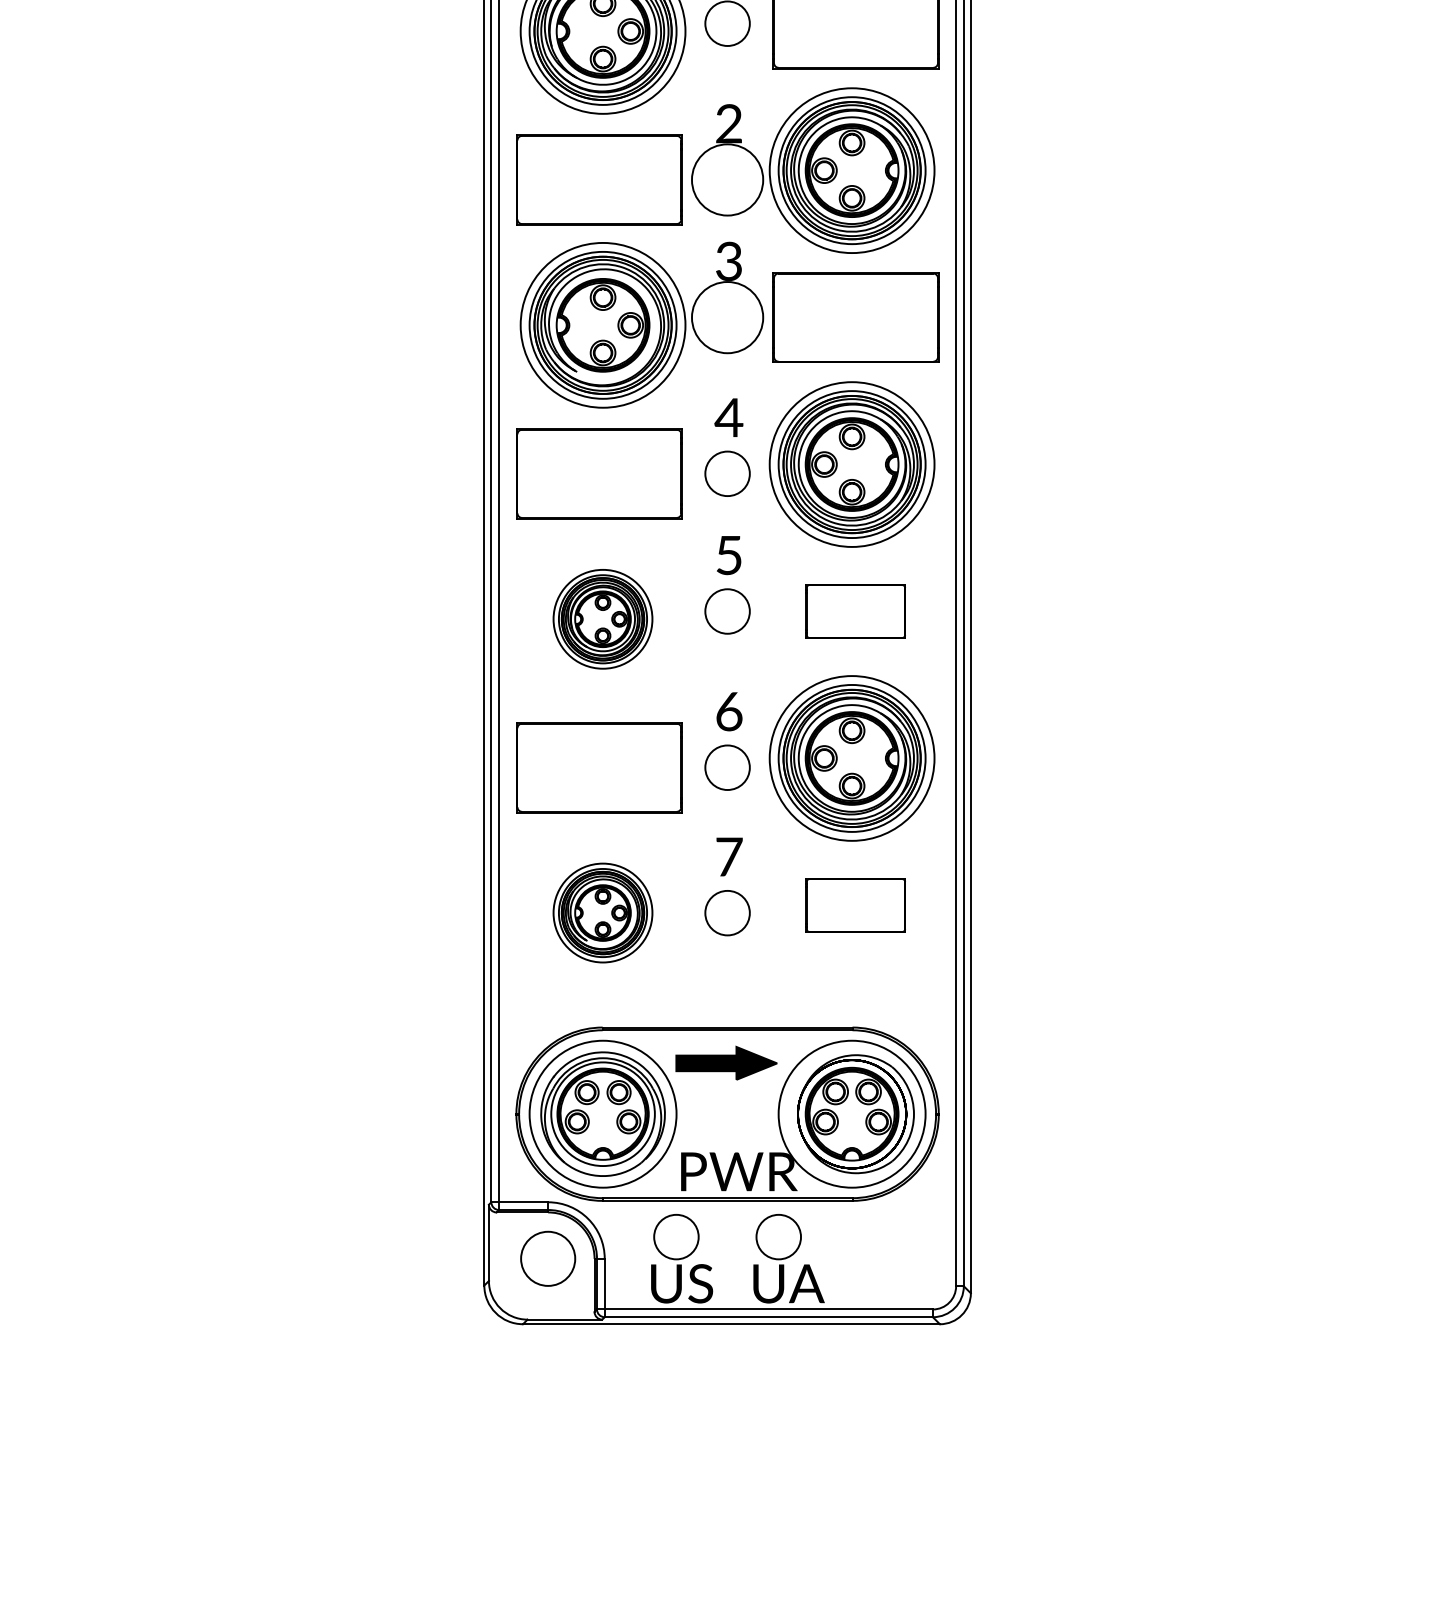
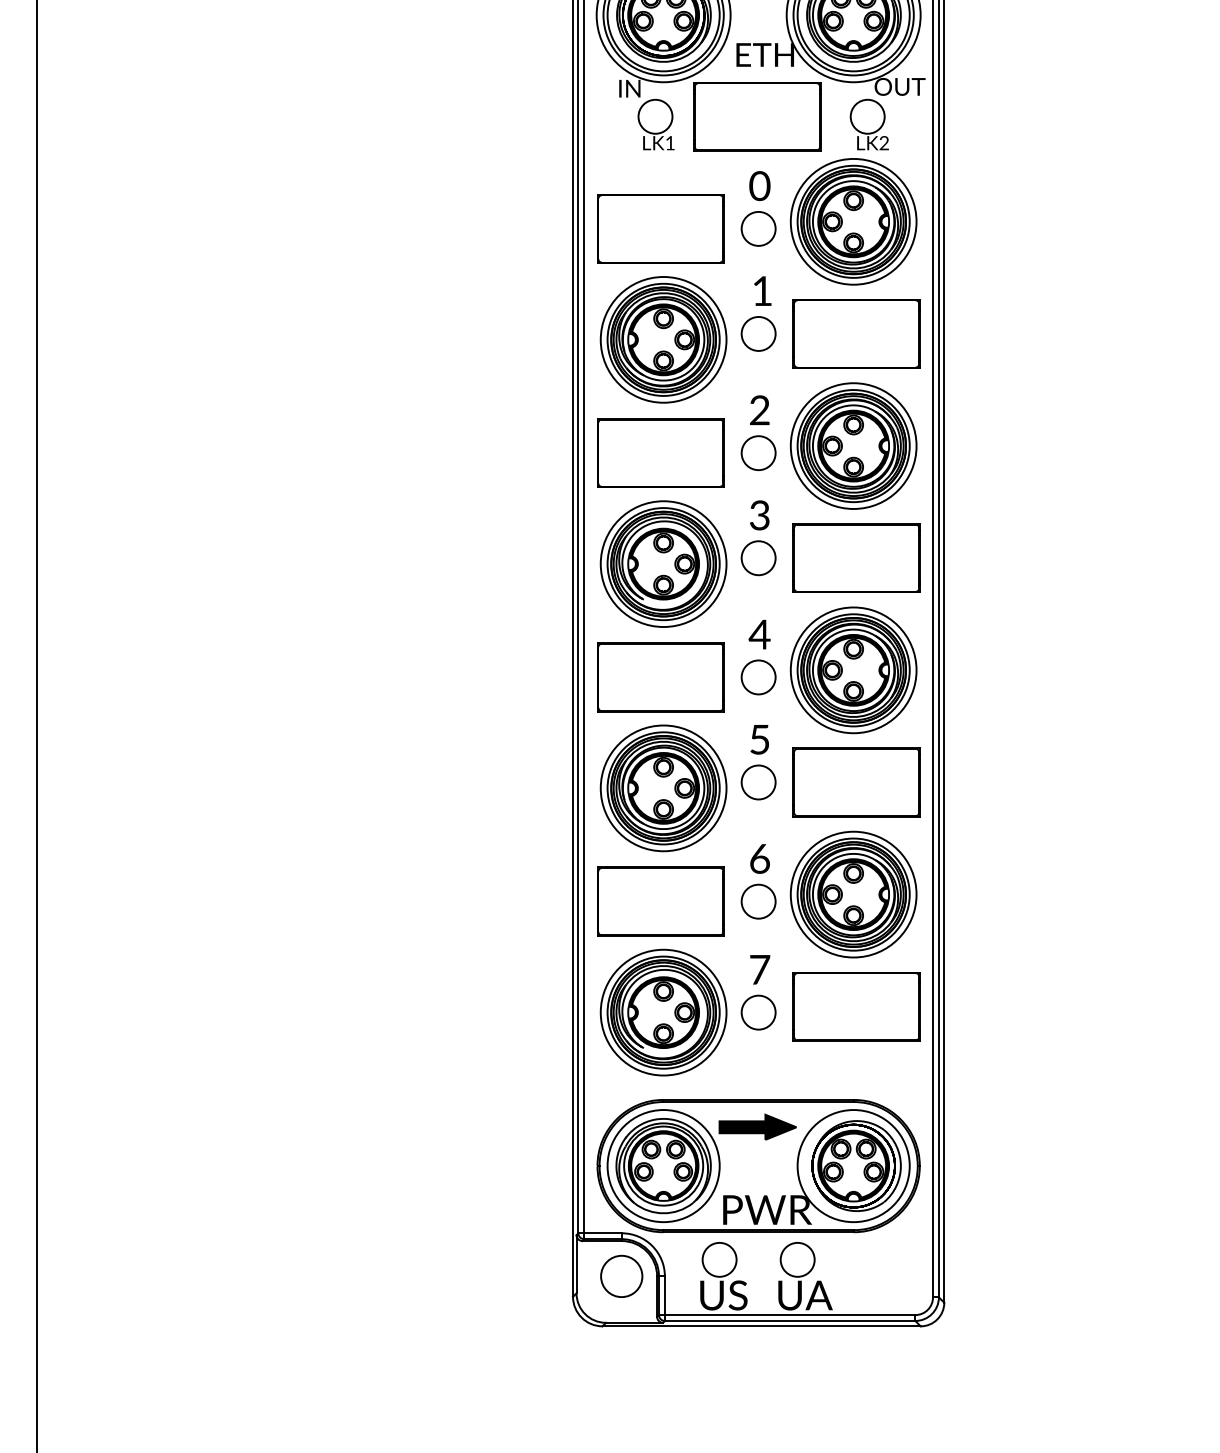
circle: (727, 180) -> (758, 453), size x0.62
circle: (727, 317) -> (758, 558), size x0.62
part: (855, 611) -> (856, 782), size x1.67
part: (602, 619) -> (663, 788), size x1.67
part: (855, 905) -> (856, 1006), size x1.67
part: (602, 912) -> (663, 1012), size x1.67

